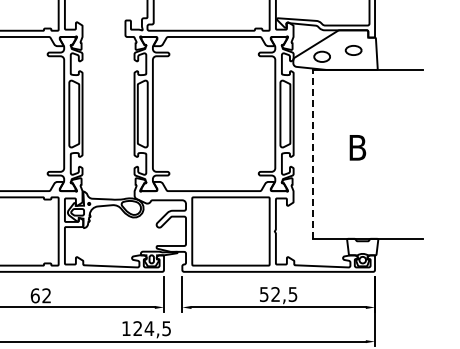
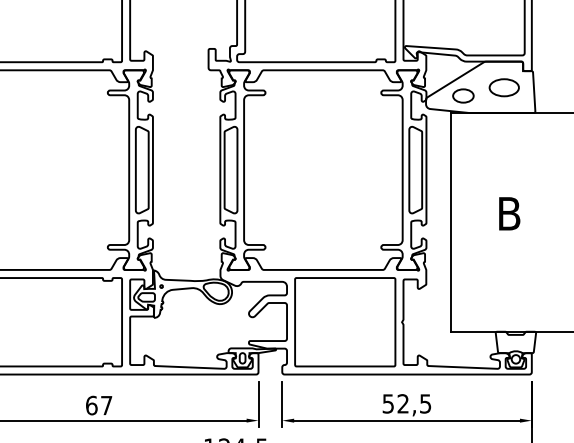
part: (353, 50) -> (503, 87), size x1.43
line: (312, 153) -> (450, 221), dashed -> solid
text: (46, 295) -> (106, 405), 62 -> 67

